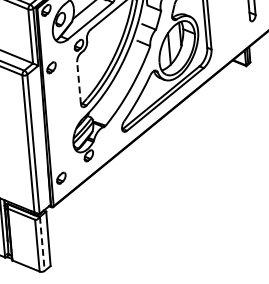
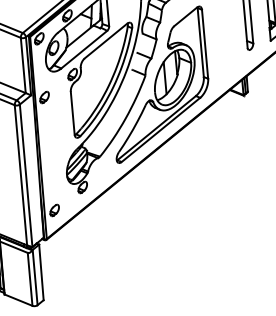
line: (78, 82) -> (72, 112), dashed -> solid
line: (42, 243) -> (35, 277), dashed -> solid

